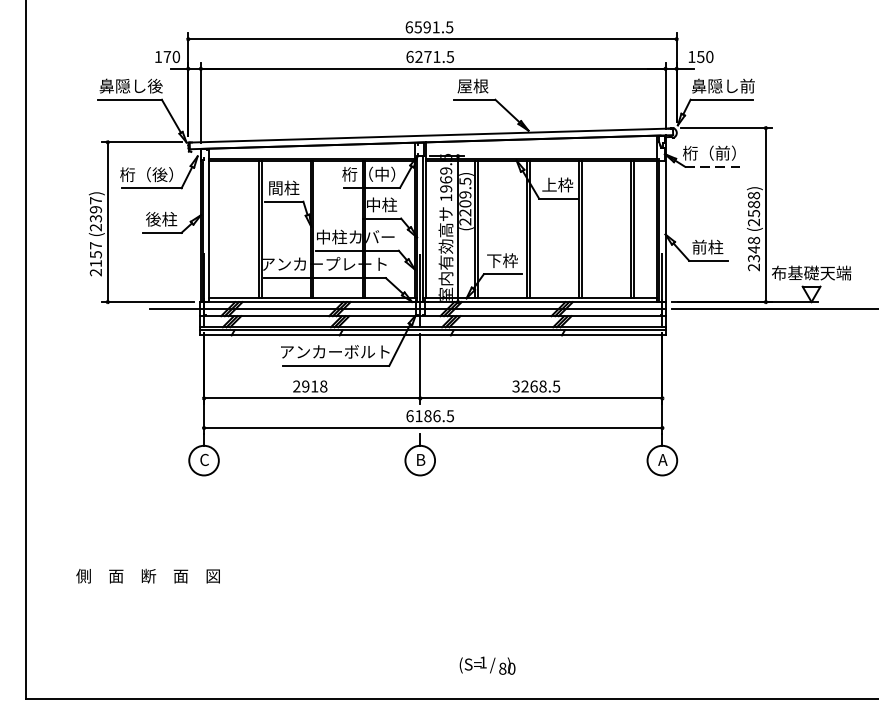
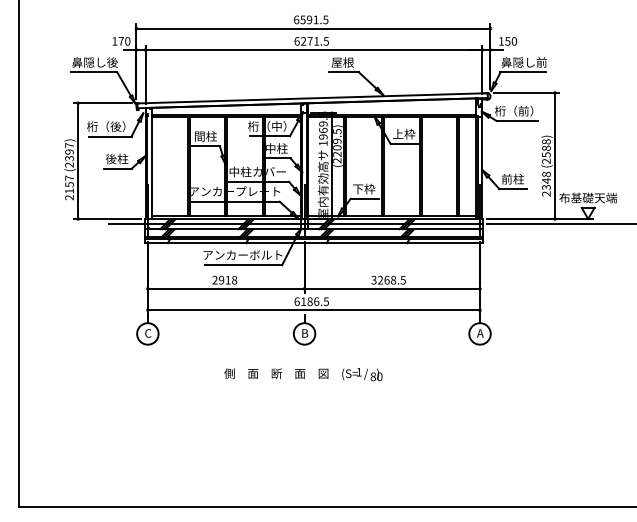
line: (714, 166) -> (517, 120), dashed -> solid
text: (148, 575) -> (276, 373), moved
text: (487, 665) -> (362, 374), moved

